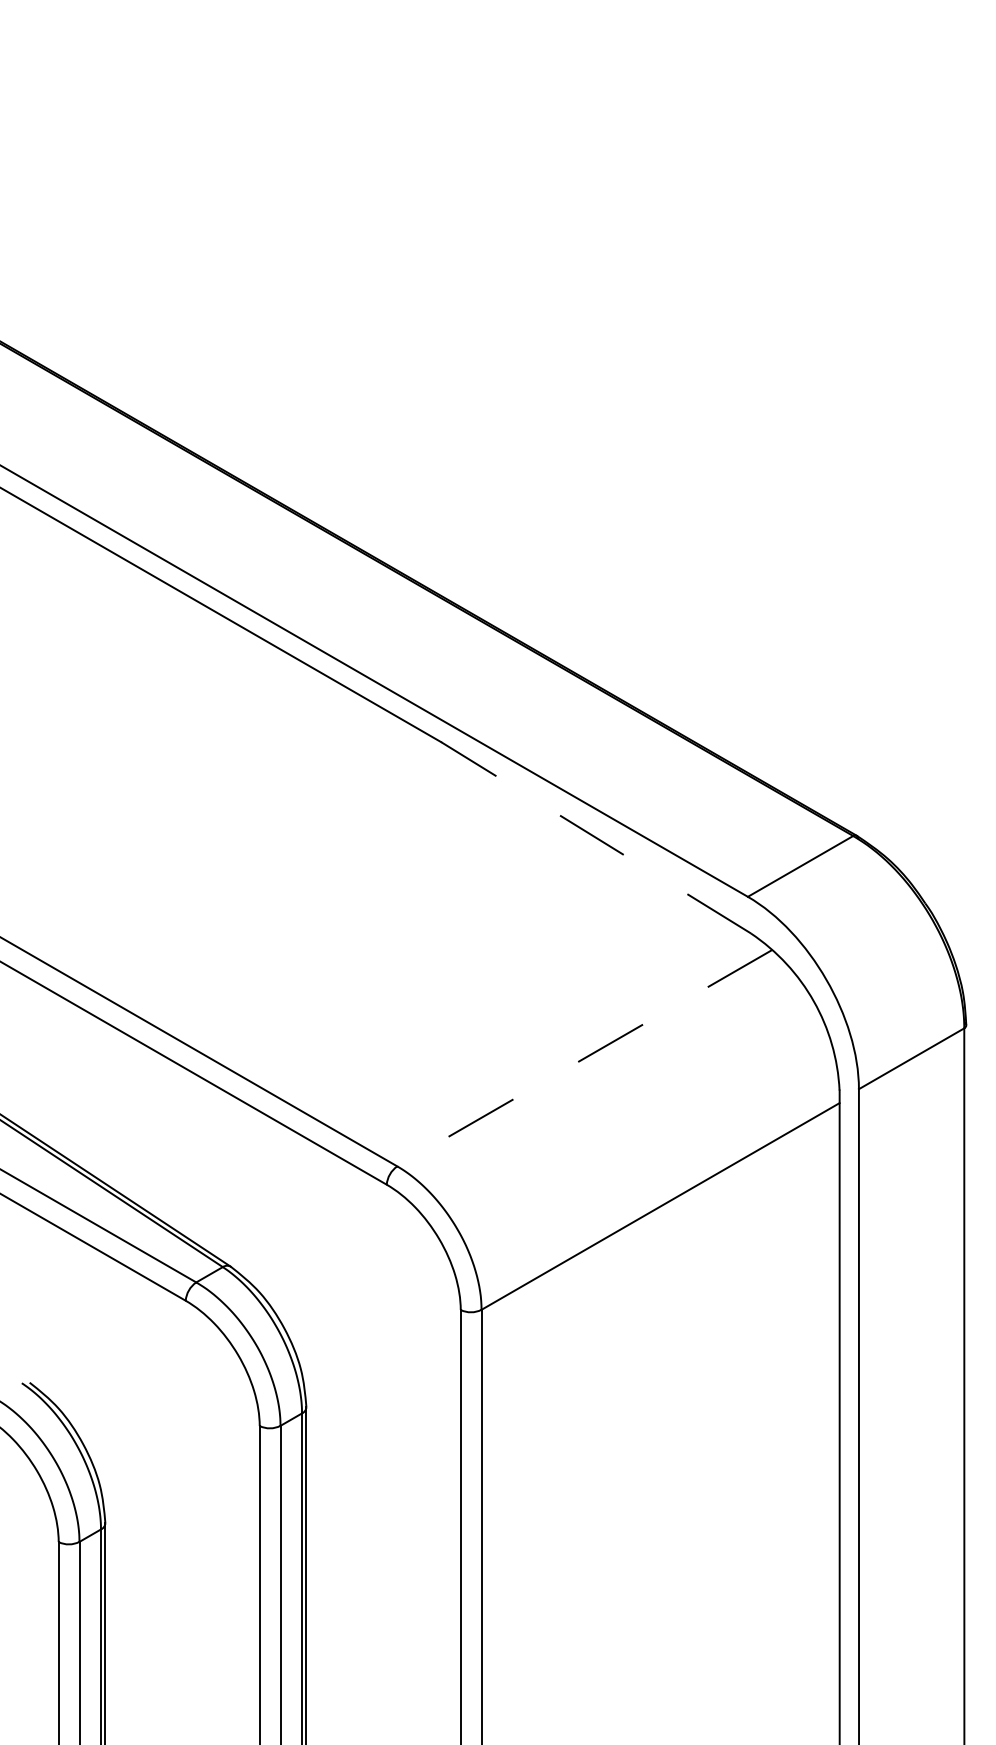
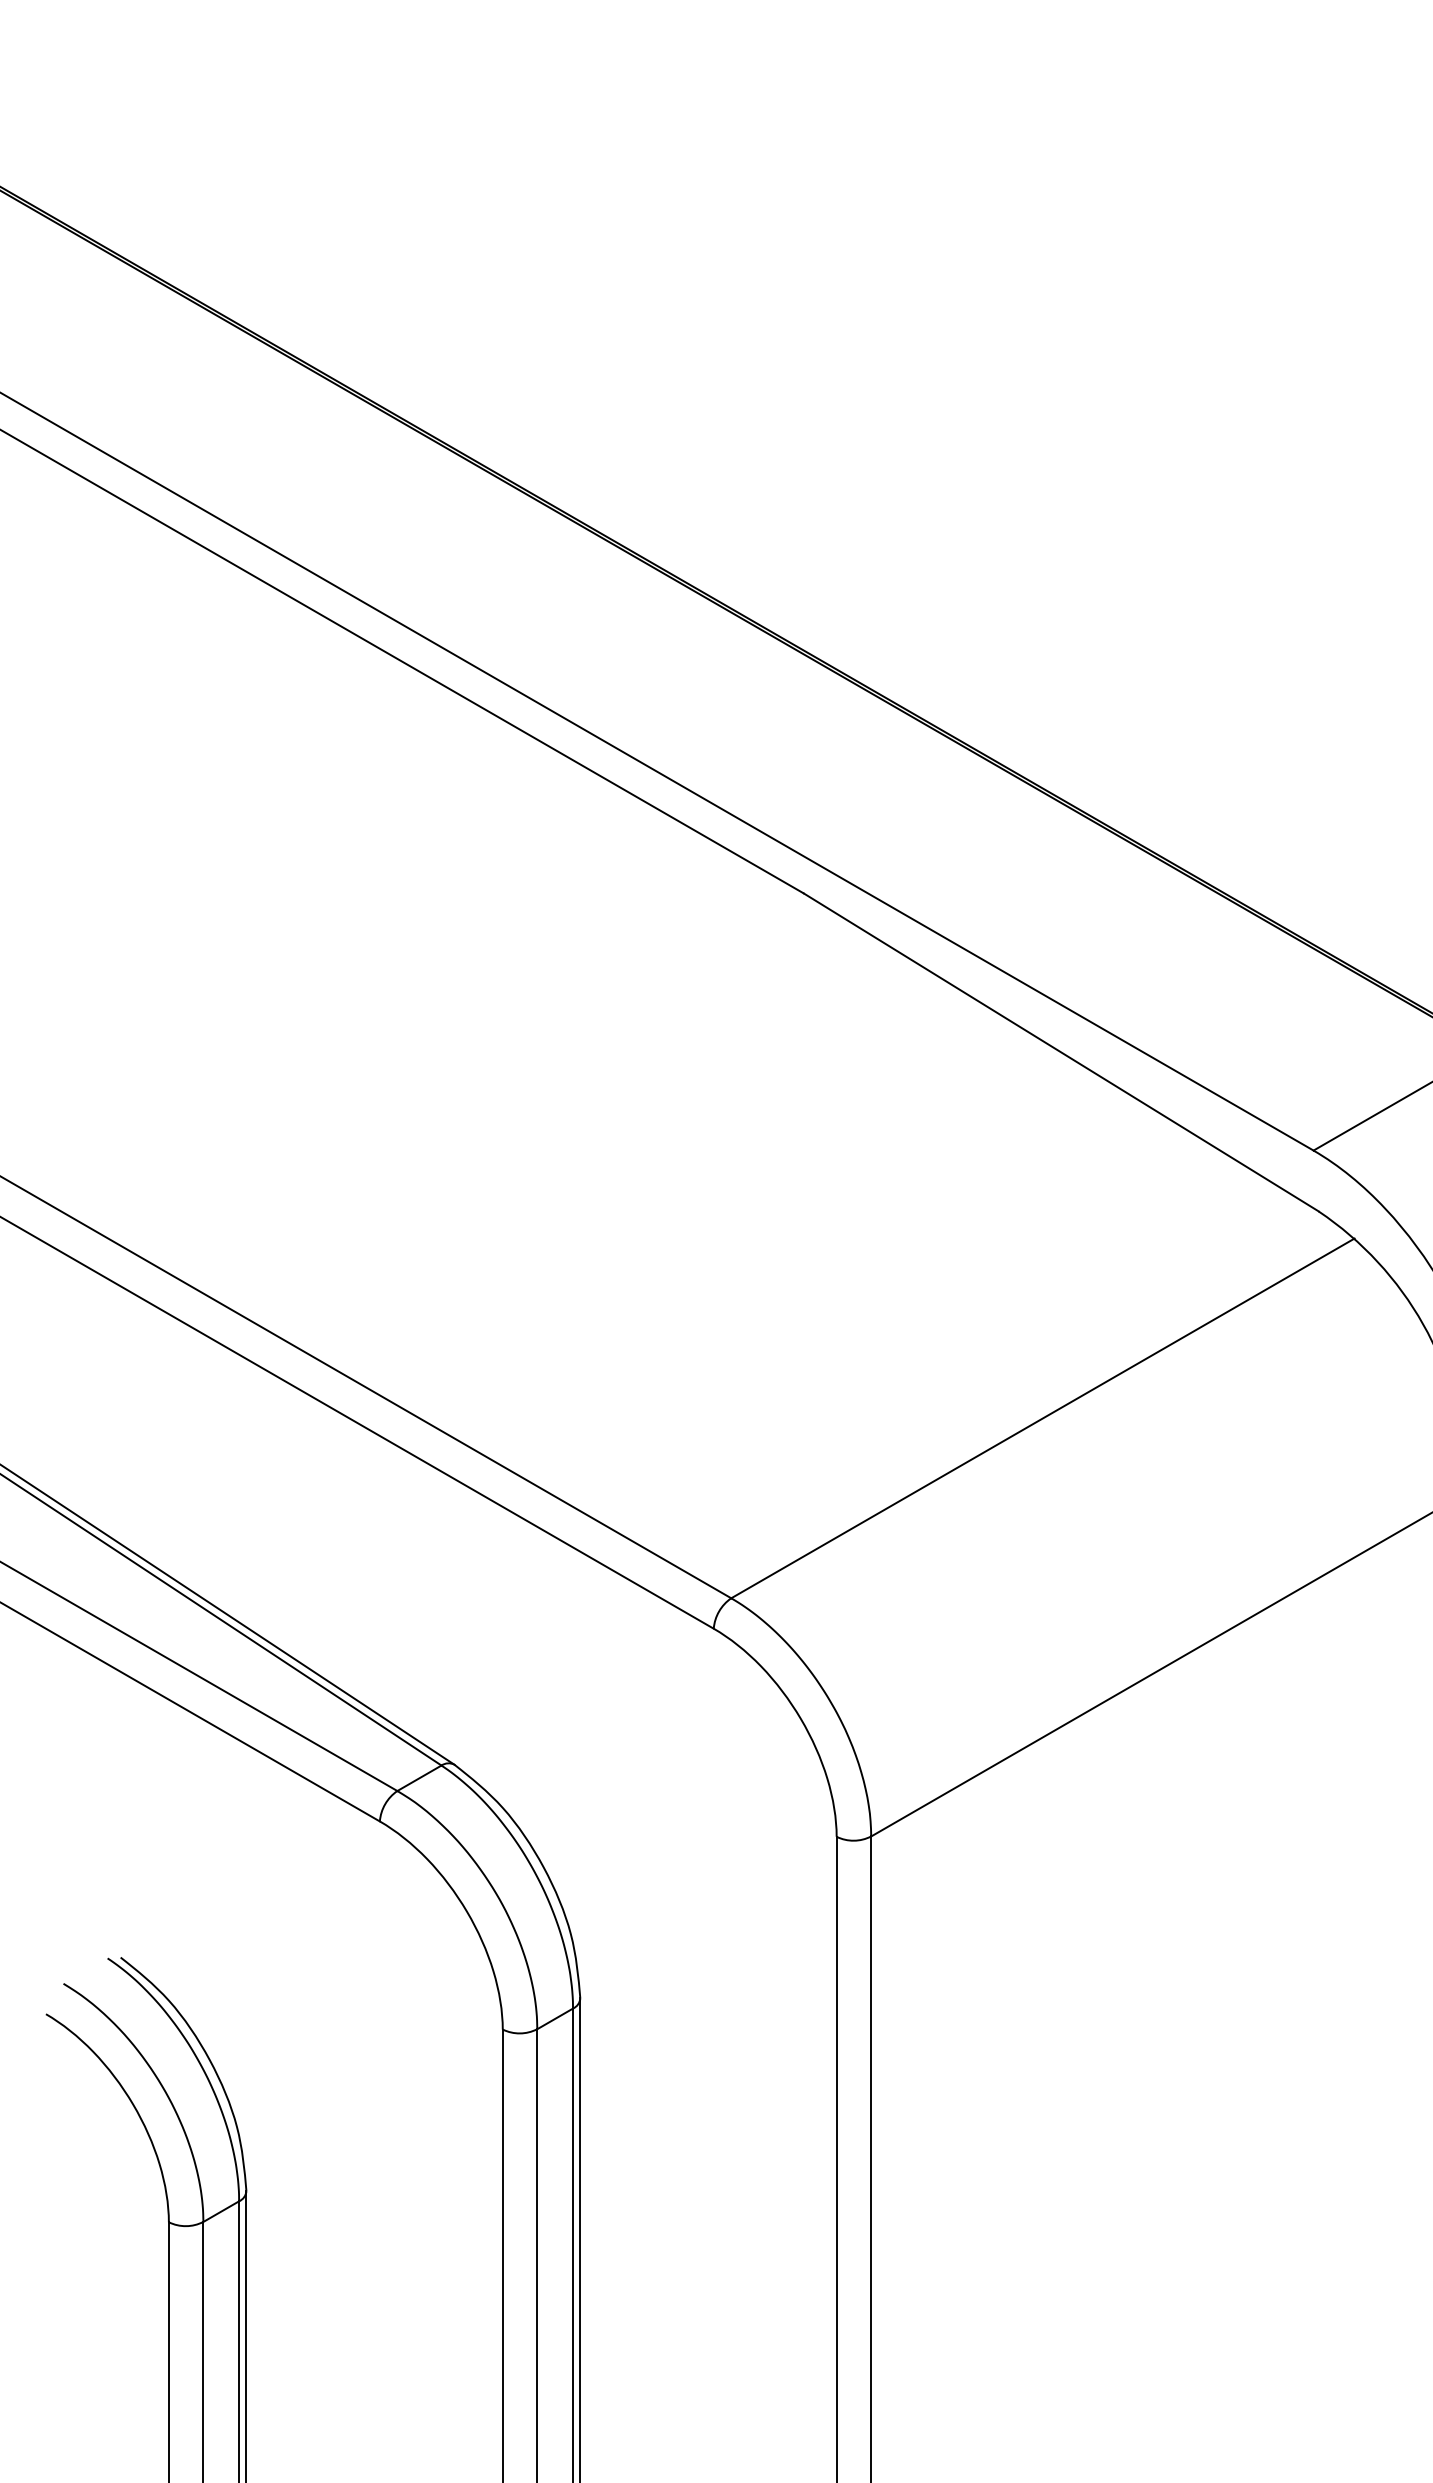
line: (595, 837) -> (1060, 1052), dashed -> solid
line: (584, 1058) -> (1042, 1419), dashed -> solid

